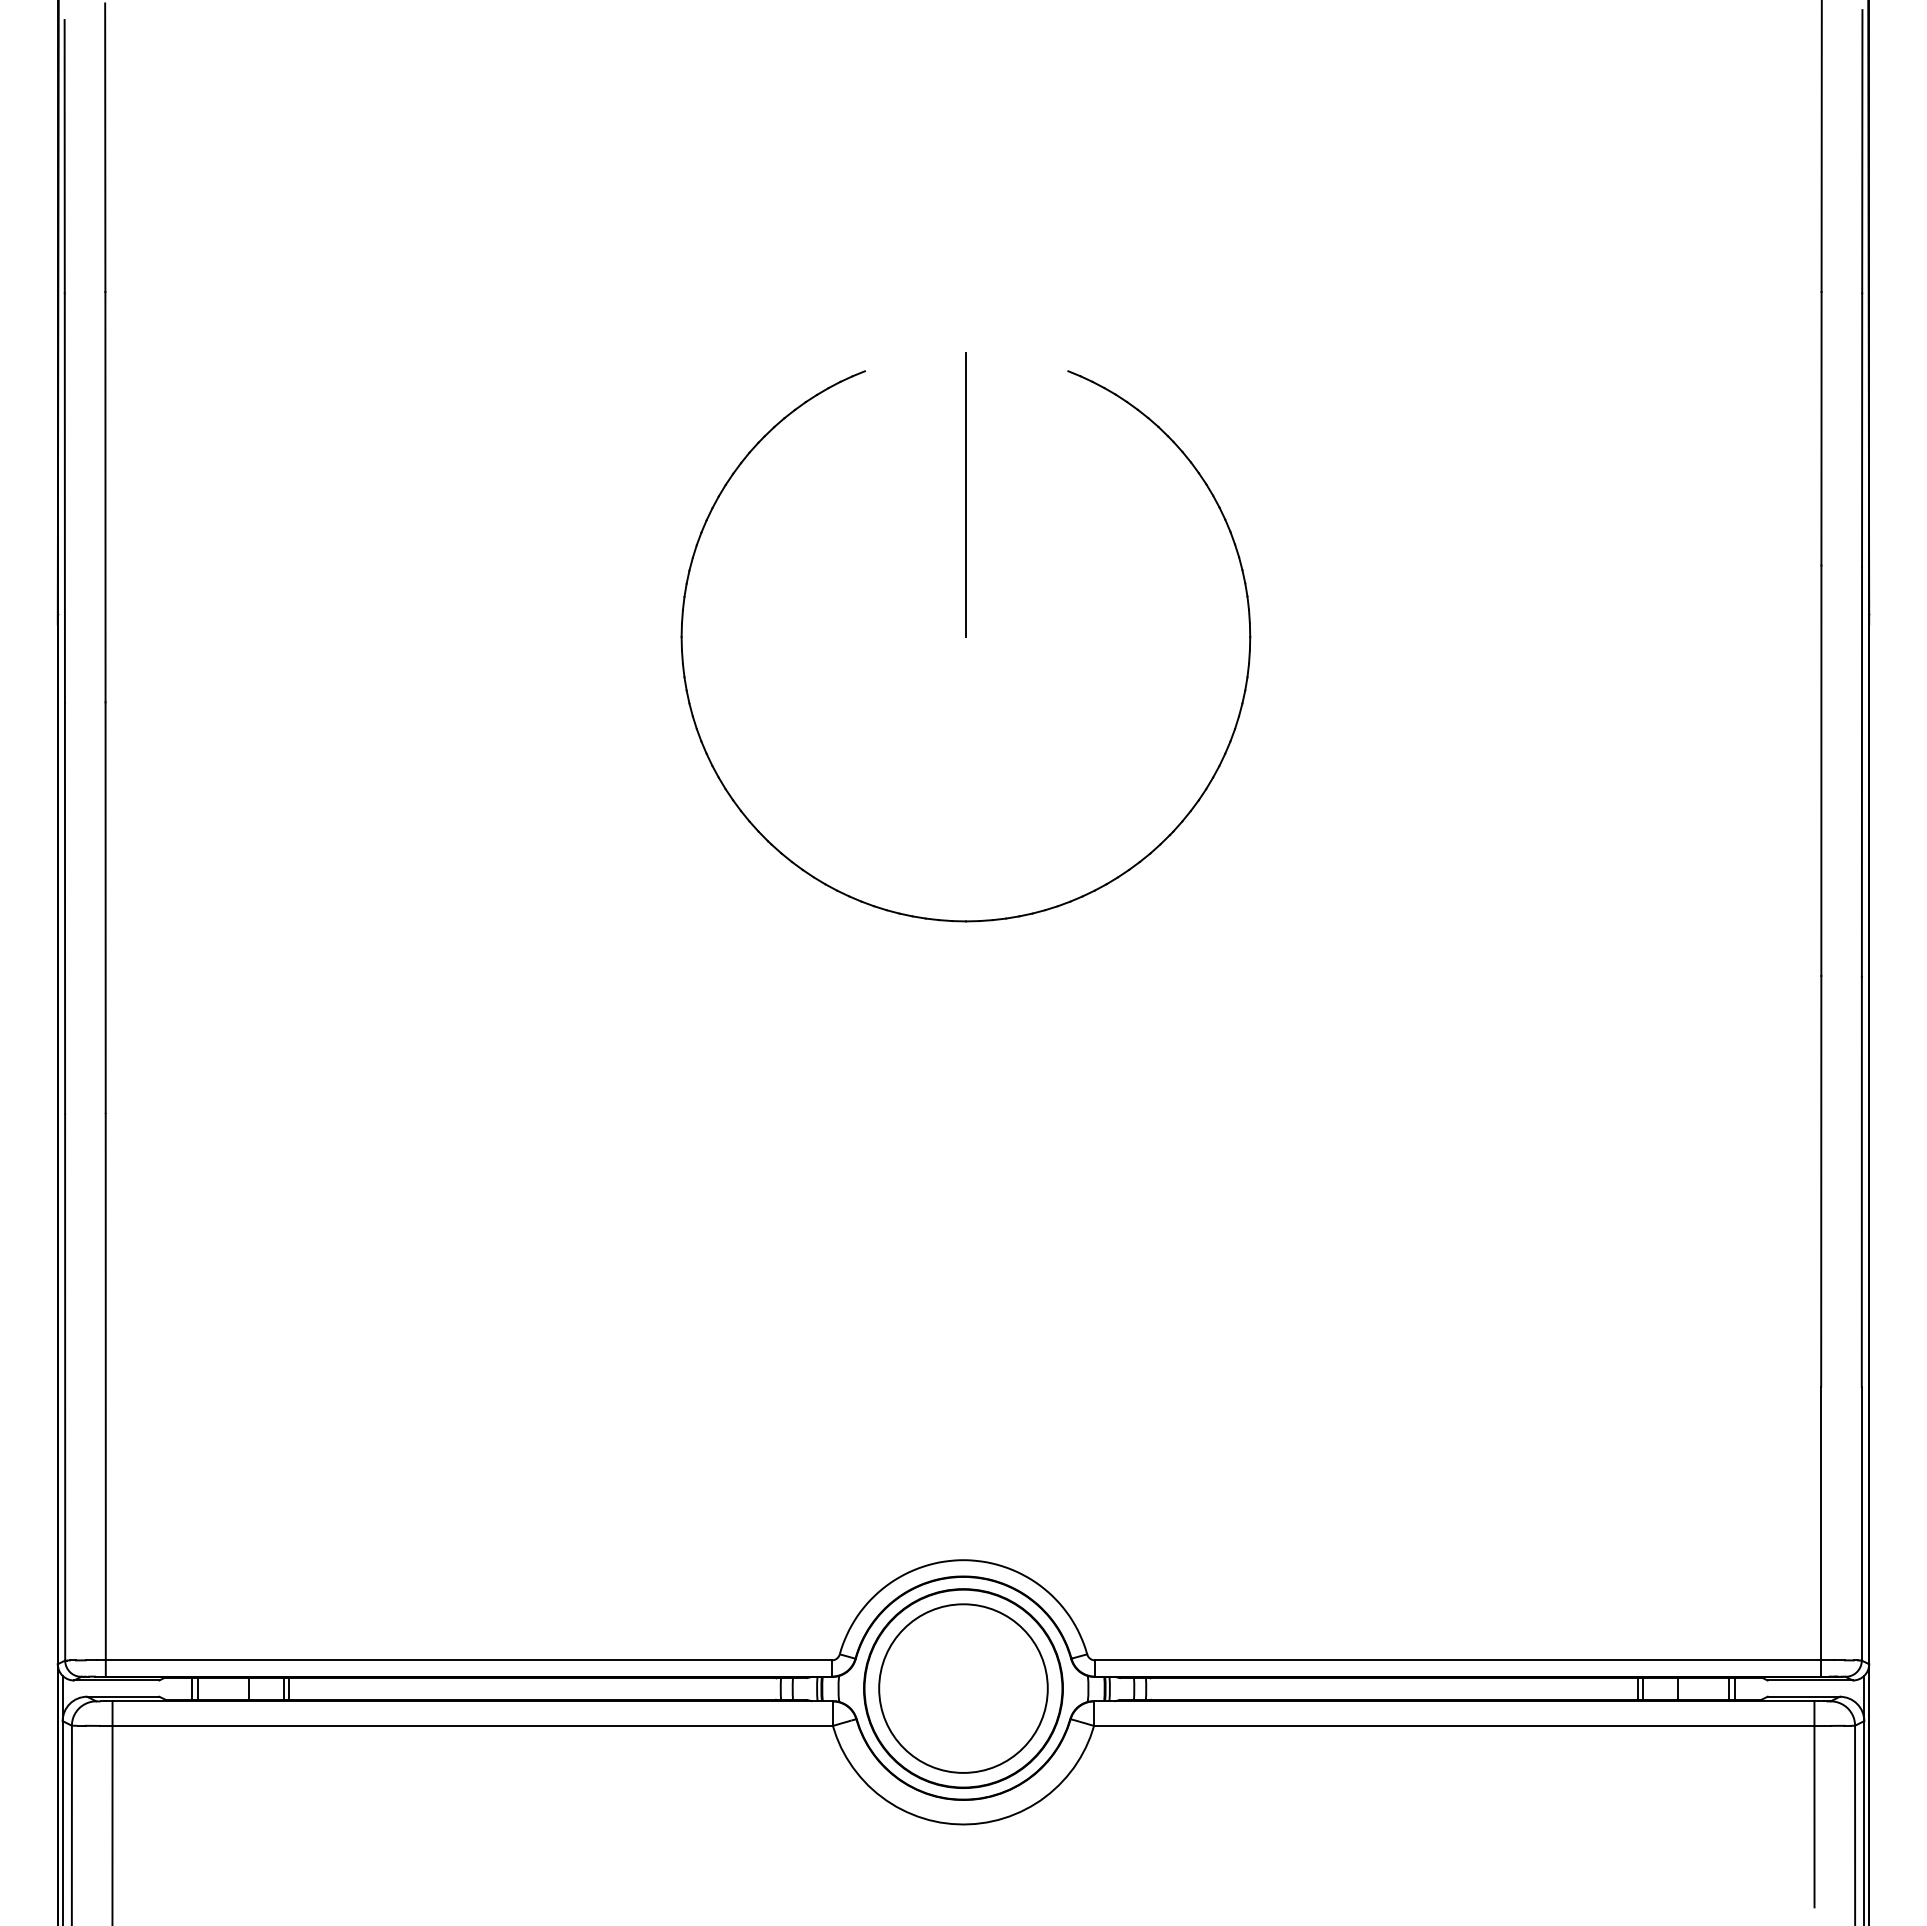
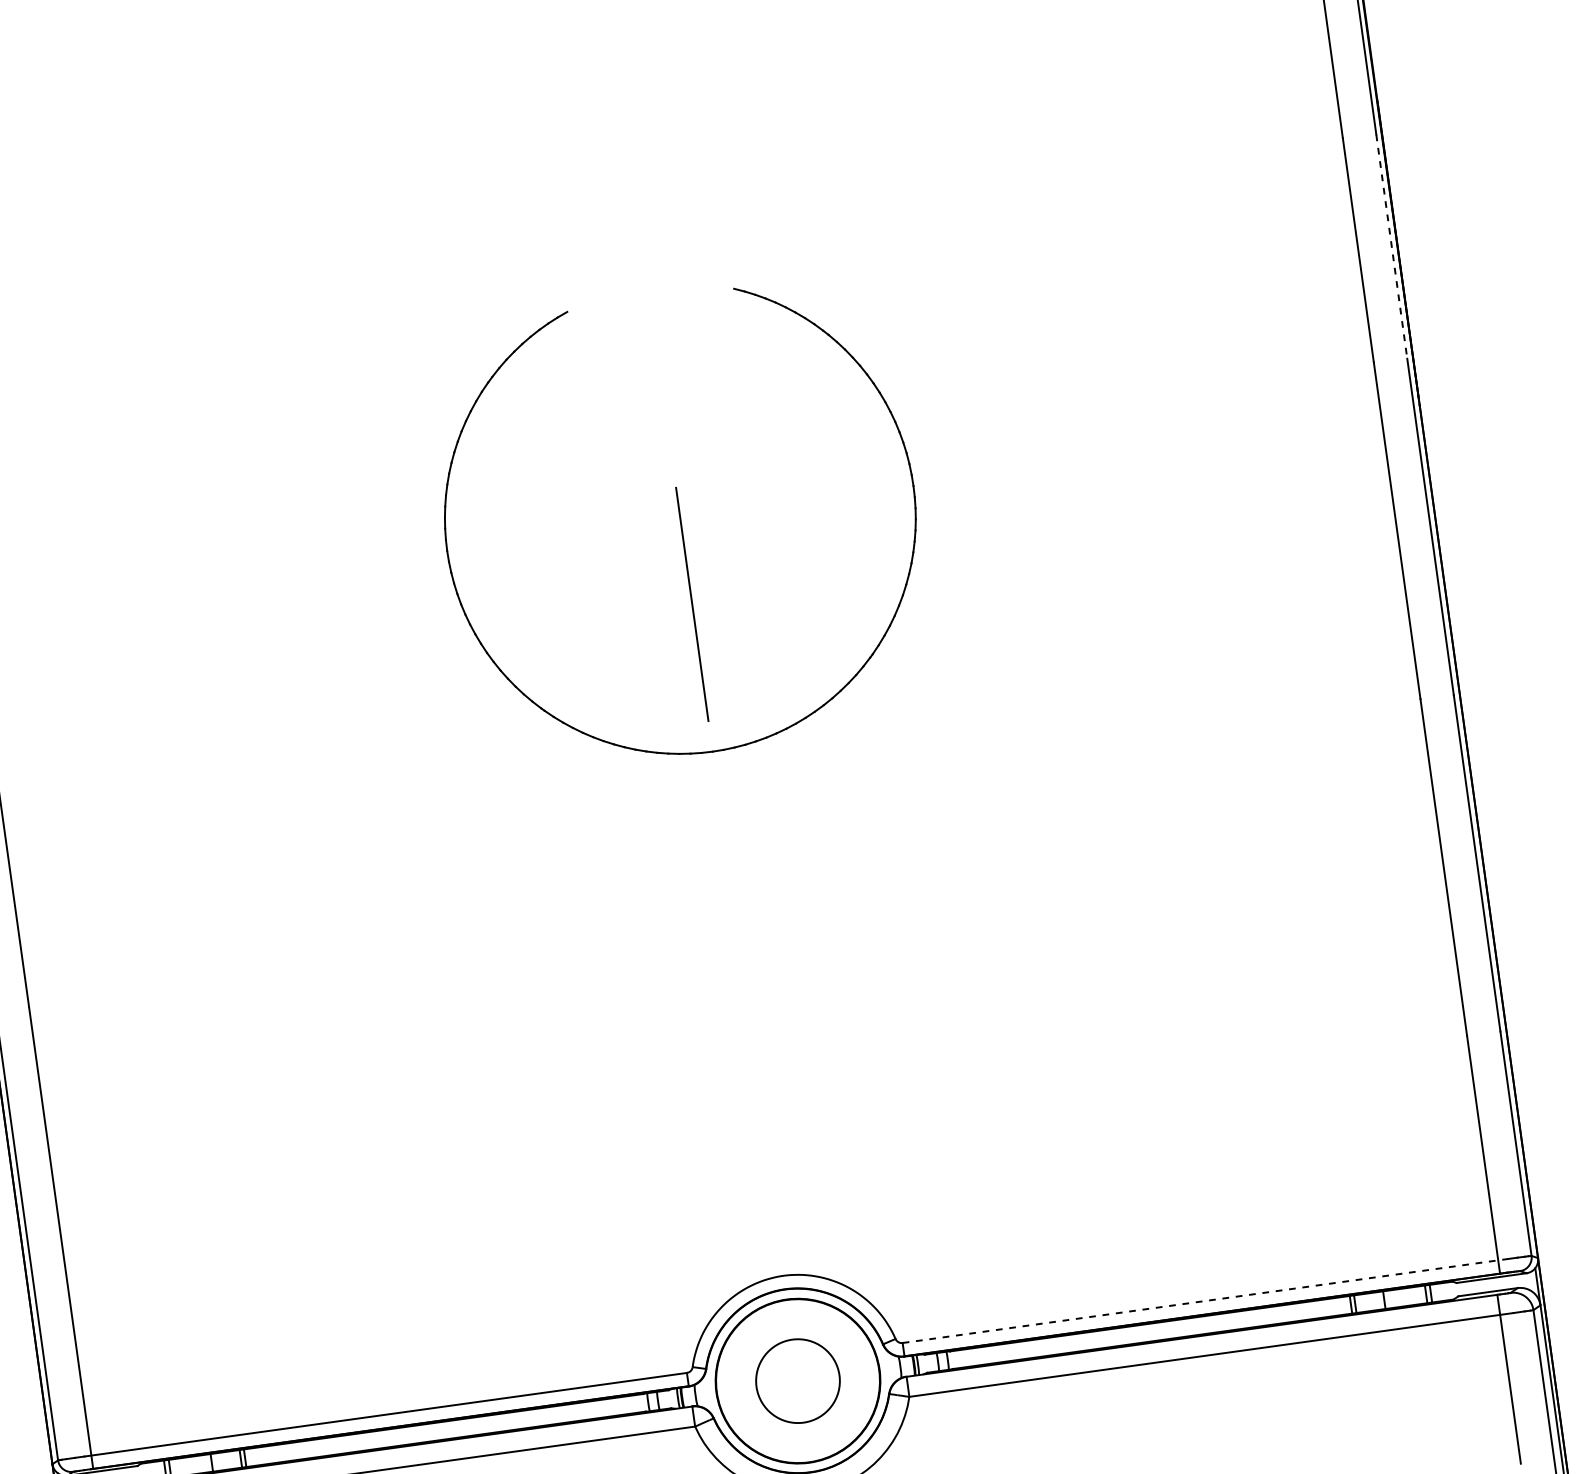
line: (1862, 430) -> (1392, 247), solid -> dashed
line: (965, 494) -> (691, 604), moved
line: (1464, 1660) -> (1205, 1301), solid -> dashed
circle: (963, 1688) -> (798, 1381), size x0.6

